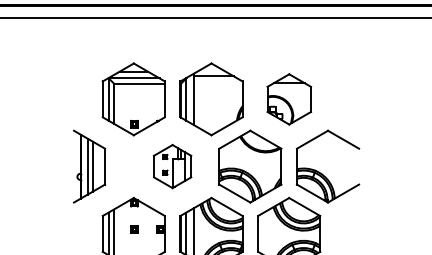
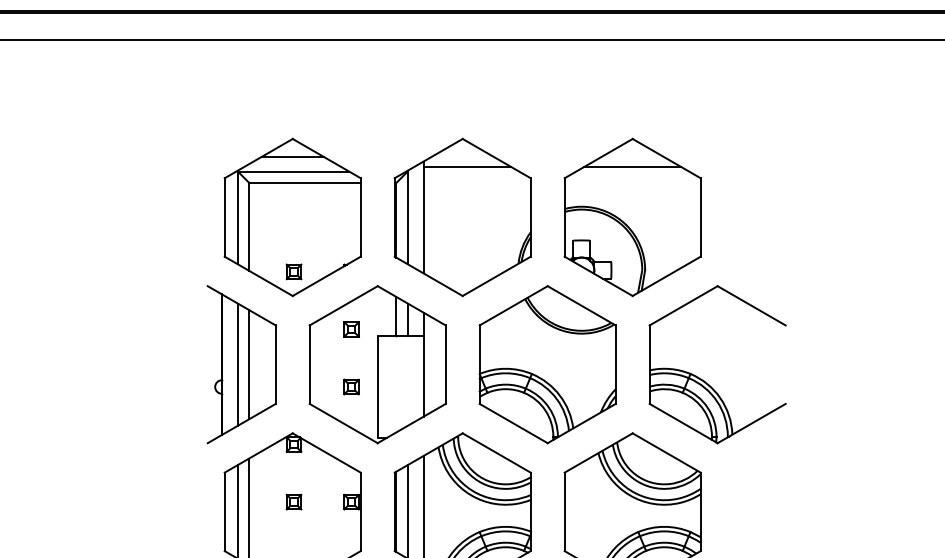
part: (289, 99) -> (633, 217), size x1.43
part: (89, 166) -> (241, 364), moved
part: (172, 166) -> (377, 364), size x1.67

